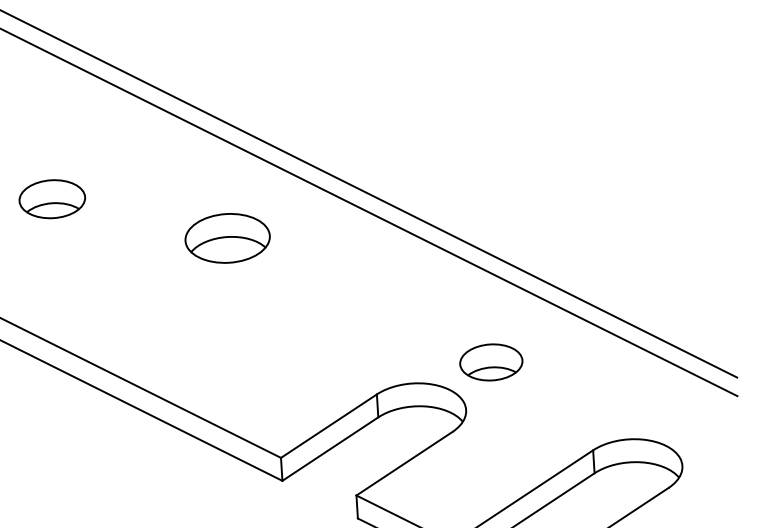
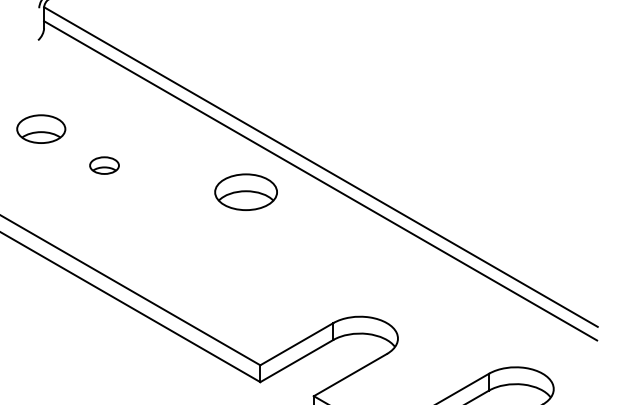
part: (52, 198) -> (104, 165), size x0.6
part: (226, 237) -> (245, 191), moved
part: (491, 361) -> (418, 304), removed

